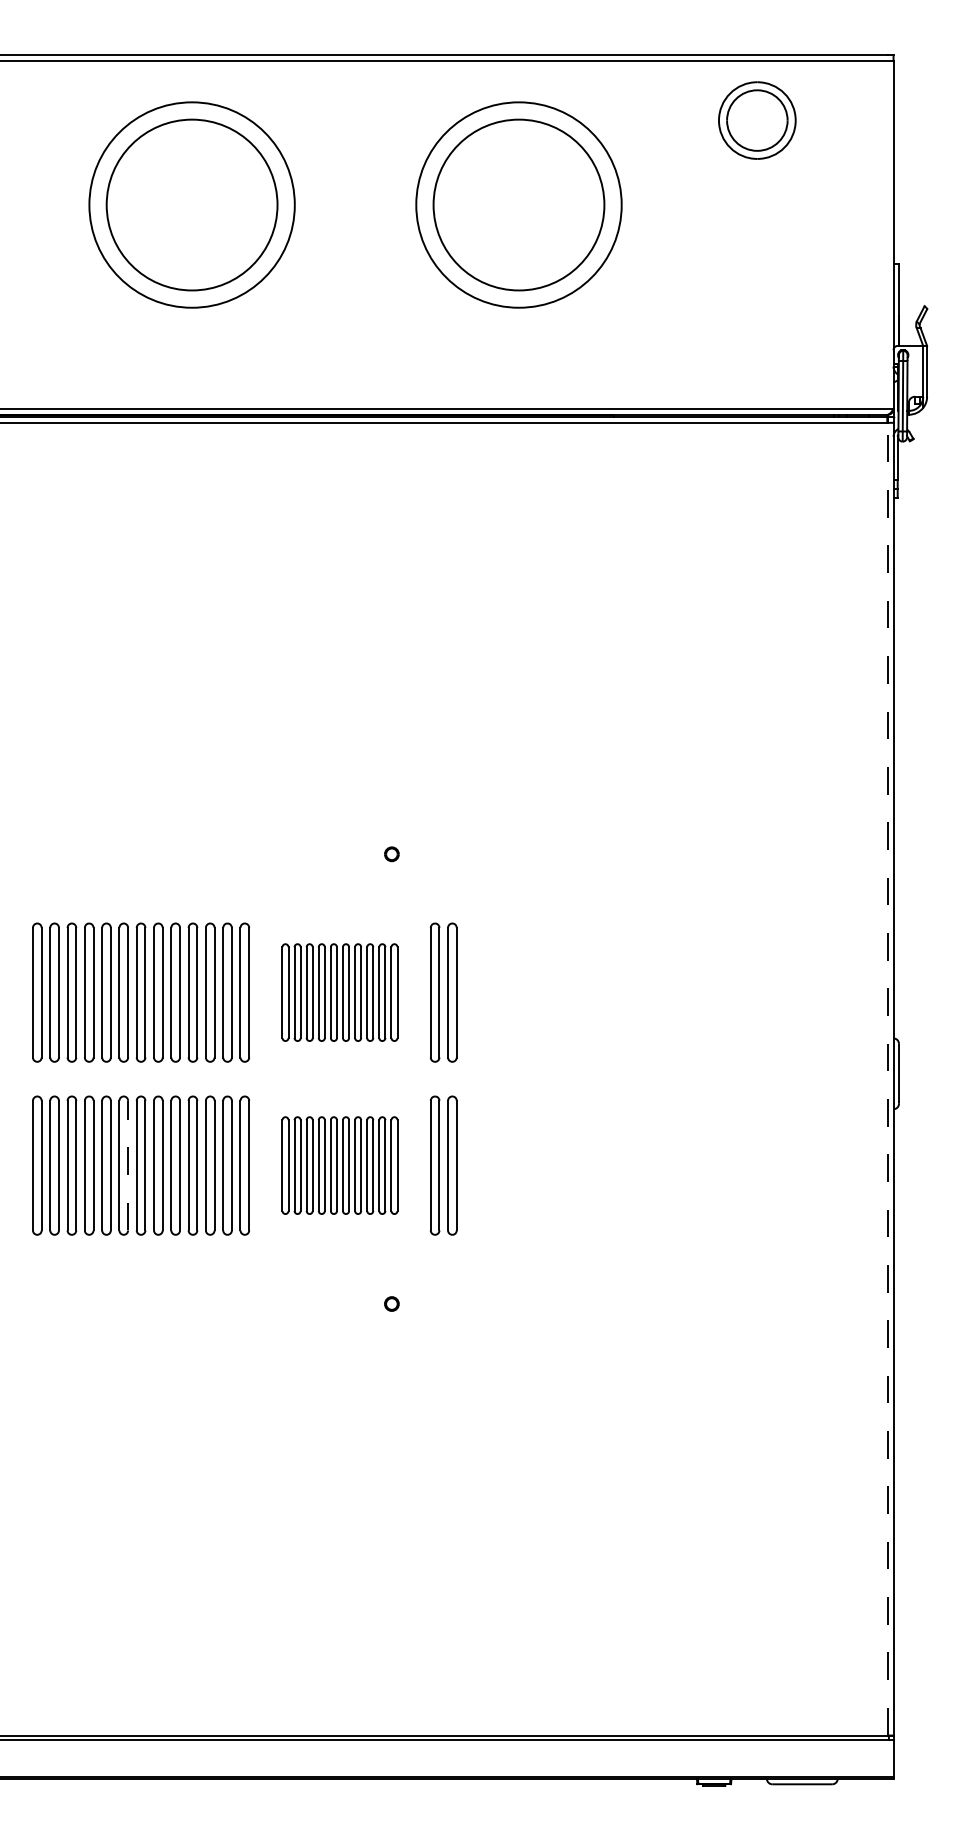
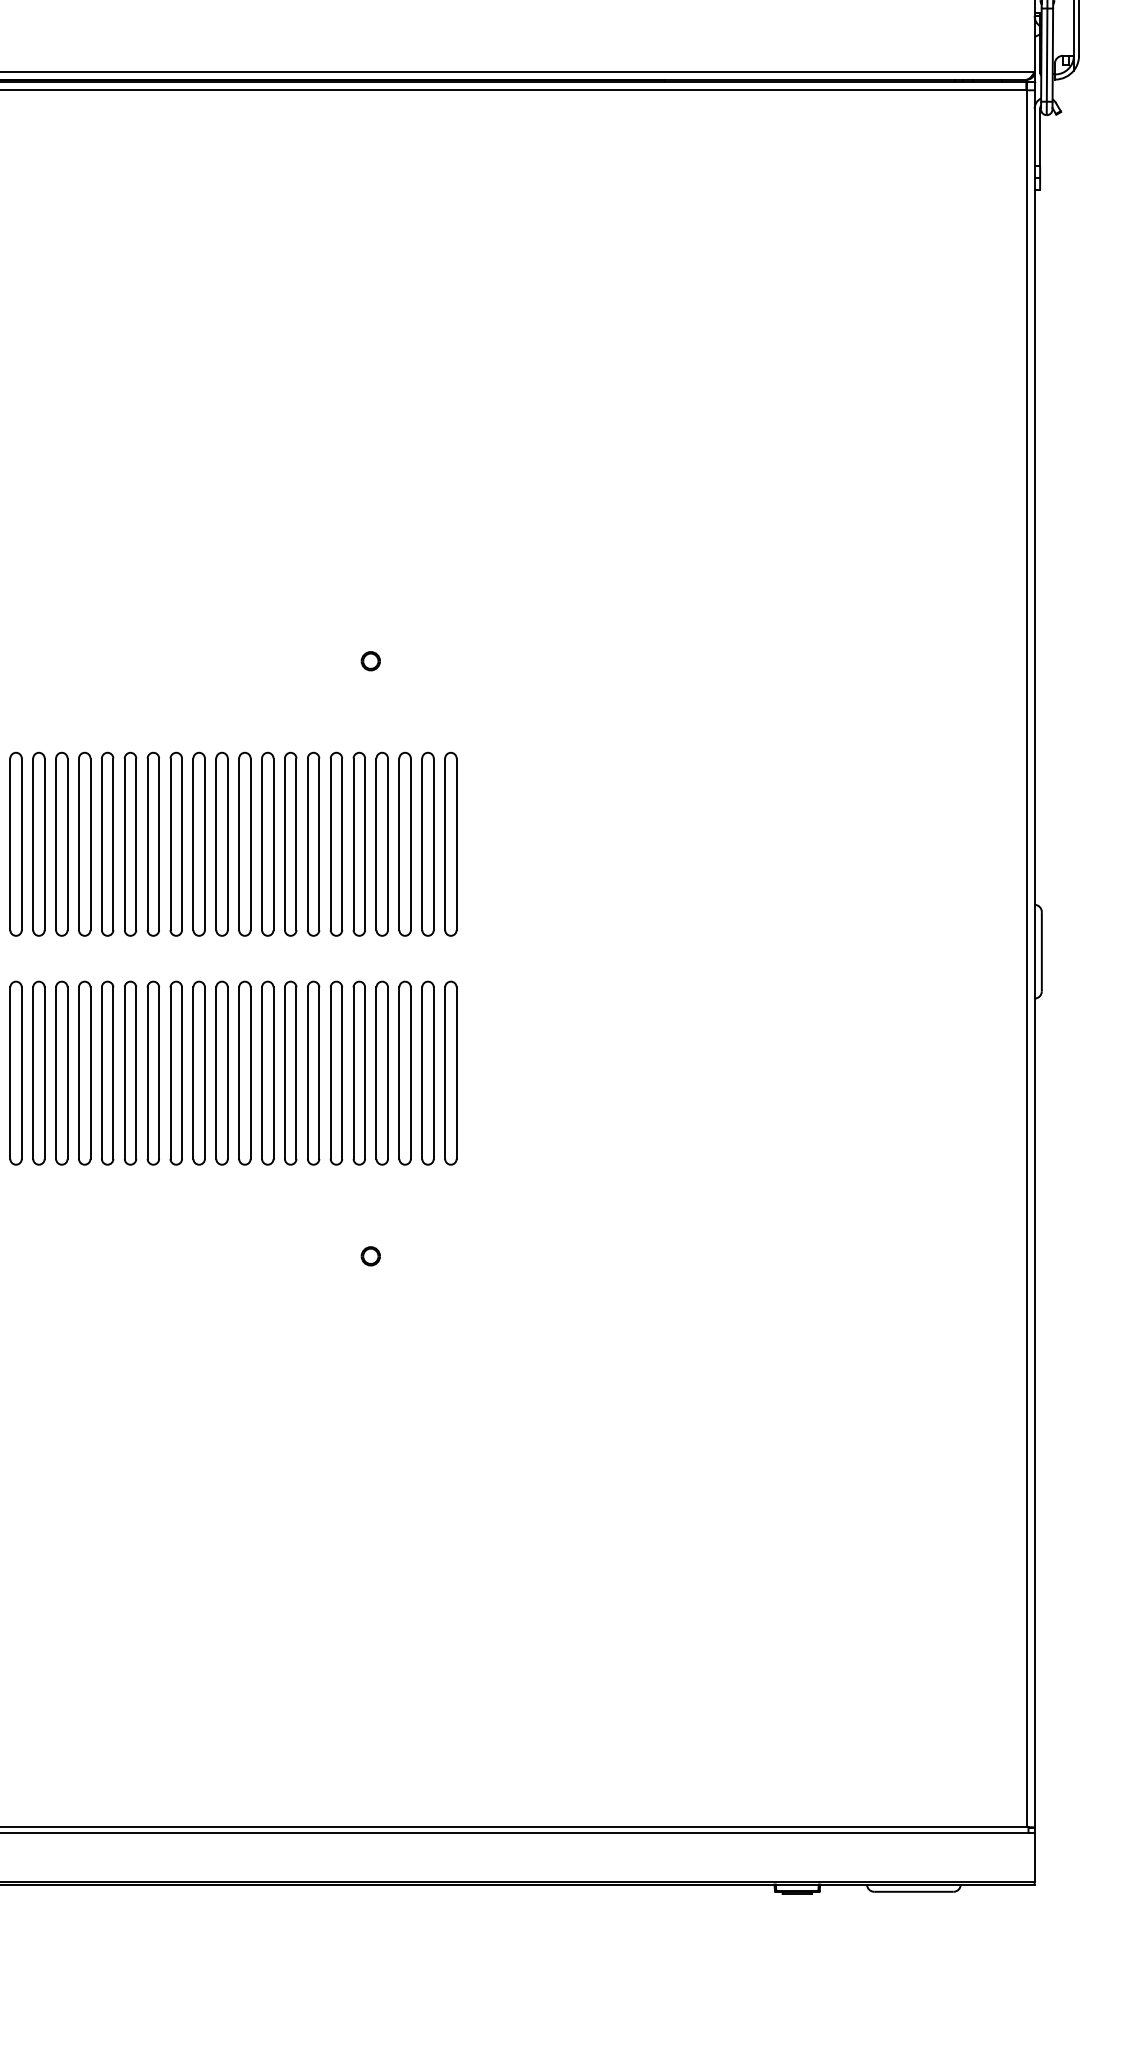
part: (339, 992) -> (301, 844), size x1.43
line: (887, 1078) -> (1026, 957), dashed -> solid
line: (128, 1165) -> (22, 1073), dashed -> solid
part: (339, 1165) -> (301, 1073), size x1.43

